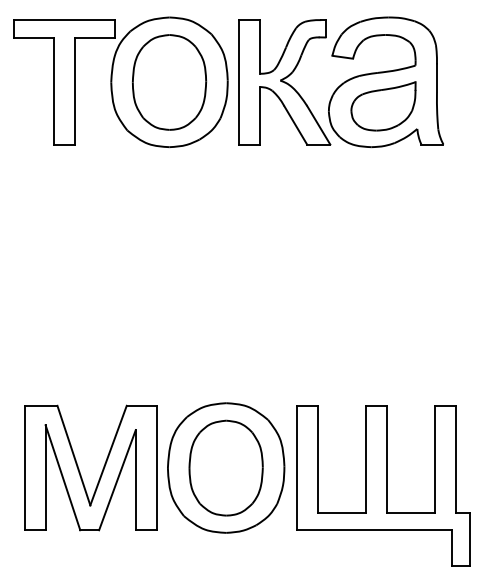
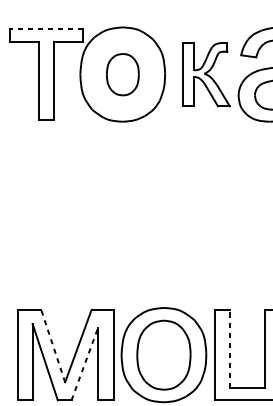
line: (64, 20) -> (46, 29), solid -> dashed
part: (169, 82) -> (122, 74), size x0.6
part: (284, 82) -> (206, 74), size x0.7
line: (73, 455) -> (52, 345), solid -> dashed
line: (317, 459) -> (230, 348), solid -> dashed
line: (117, 479) -> (84, 363), solid -> dashed

